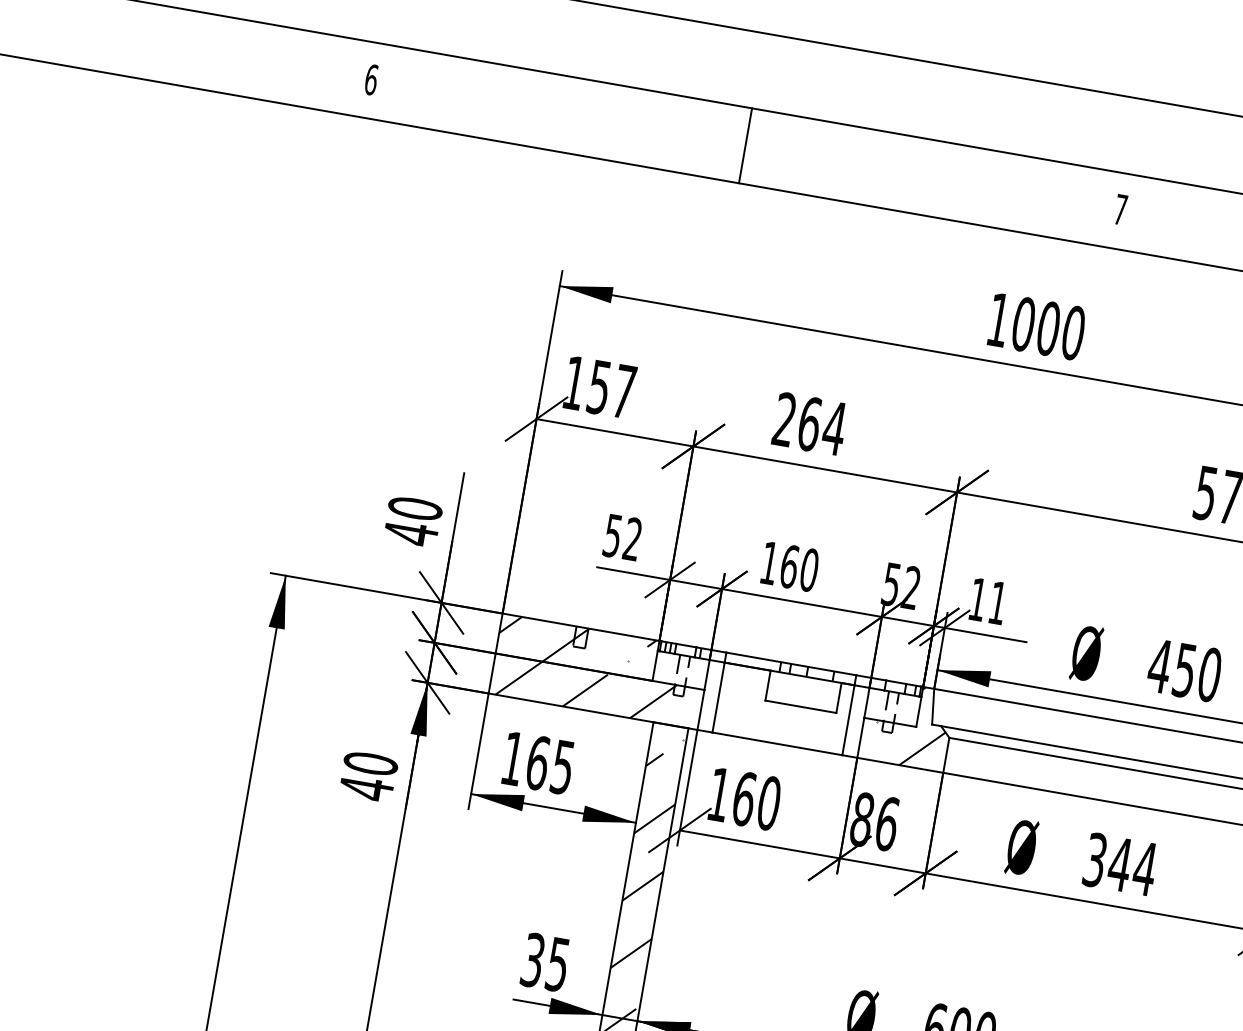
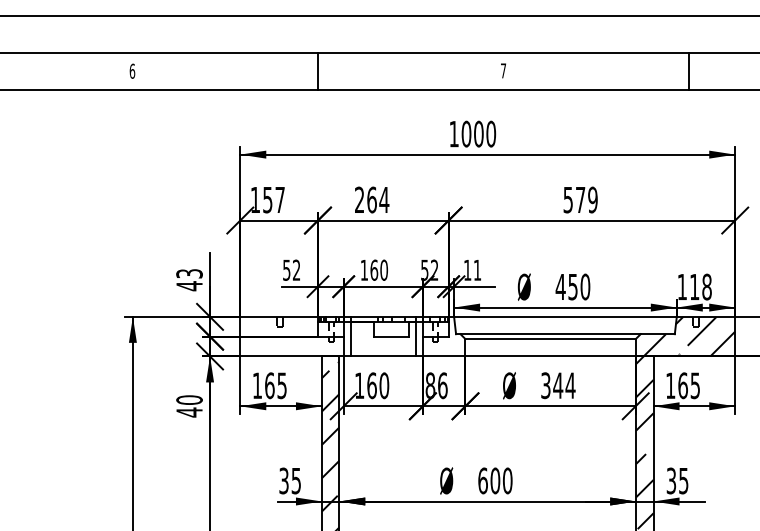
text: (415, 508) -> (189, 273), 40 -> 43
hatch: (586, 669) -> (285, 336), removed
hatch: (911, 725) -> (446, 336), removed

